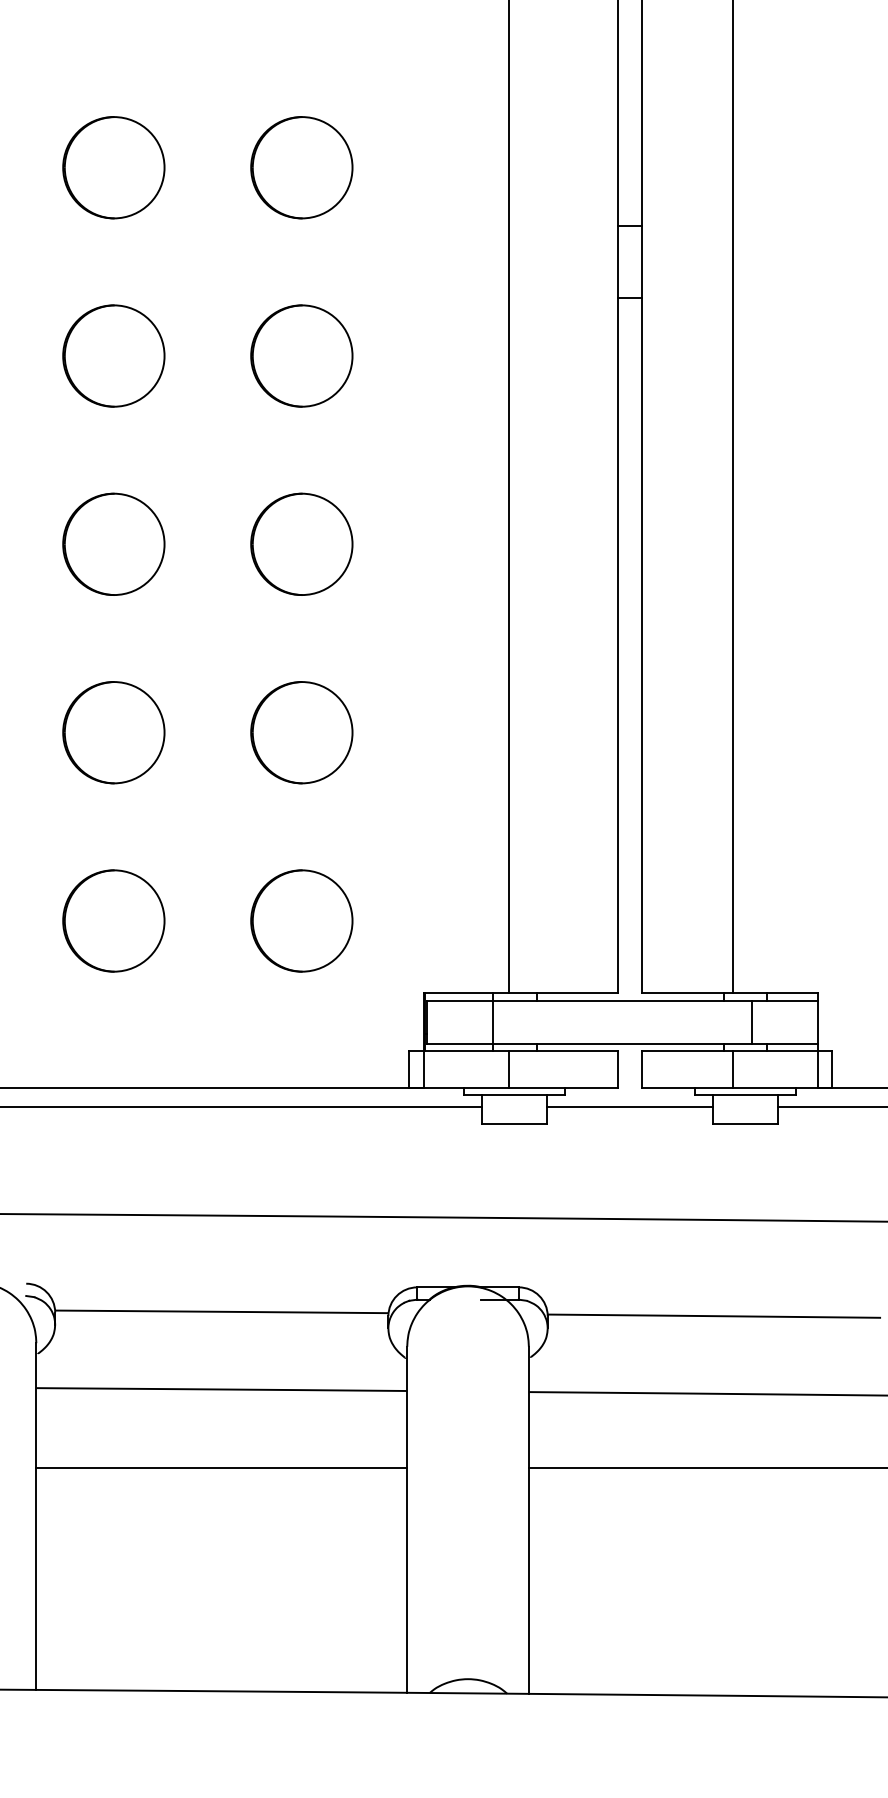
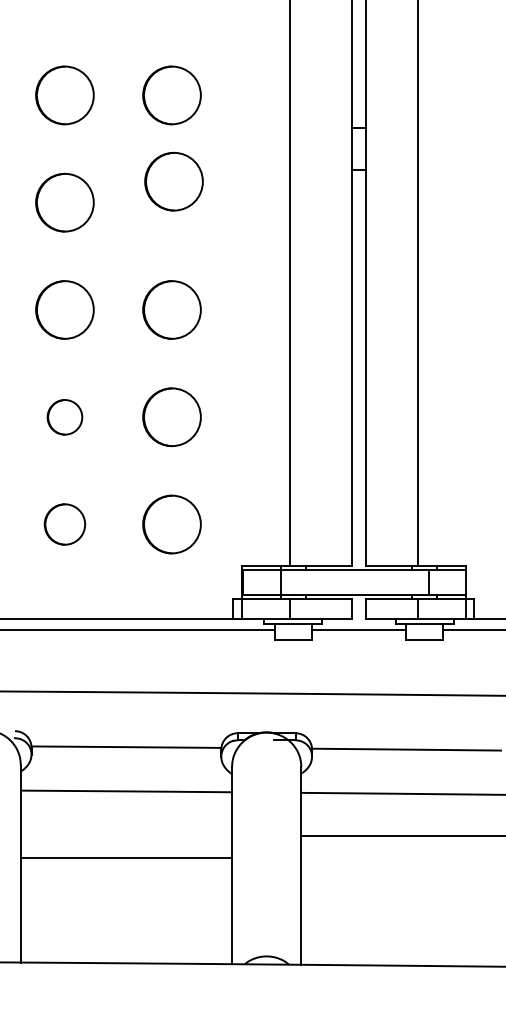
part: (300, 355) -> (173, 181), moved
part: (113, 733) -> (64, 417), size x0.6
part: (113, 920) -> (64, 524), size x0.7
line: (221, 1468) -> (126, 858), moved

